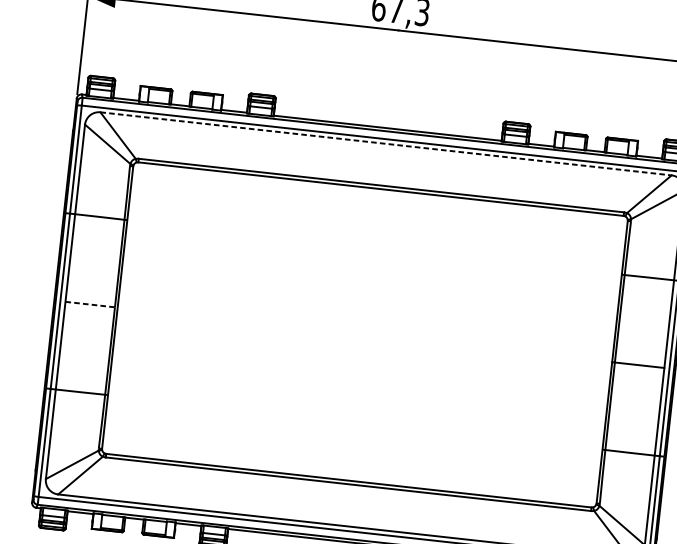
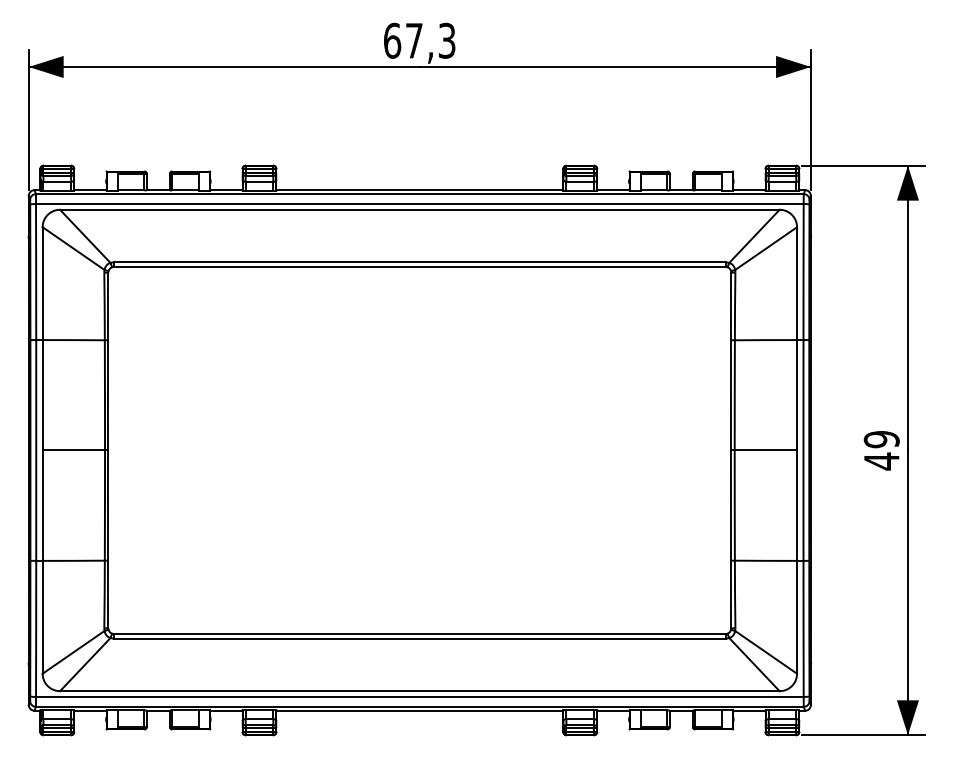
line: (385, 143) -> (419, 209), dashed -> solid
line: (91, 304) -> (75, 450), dashed -> solid

